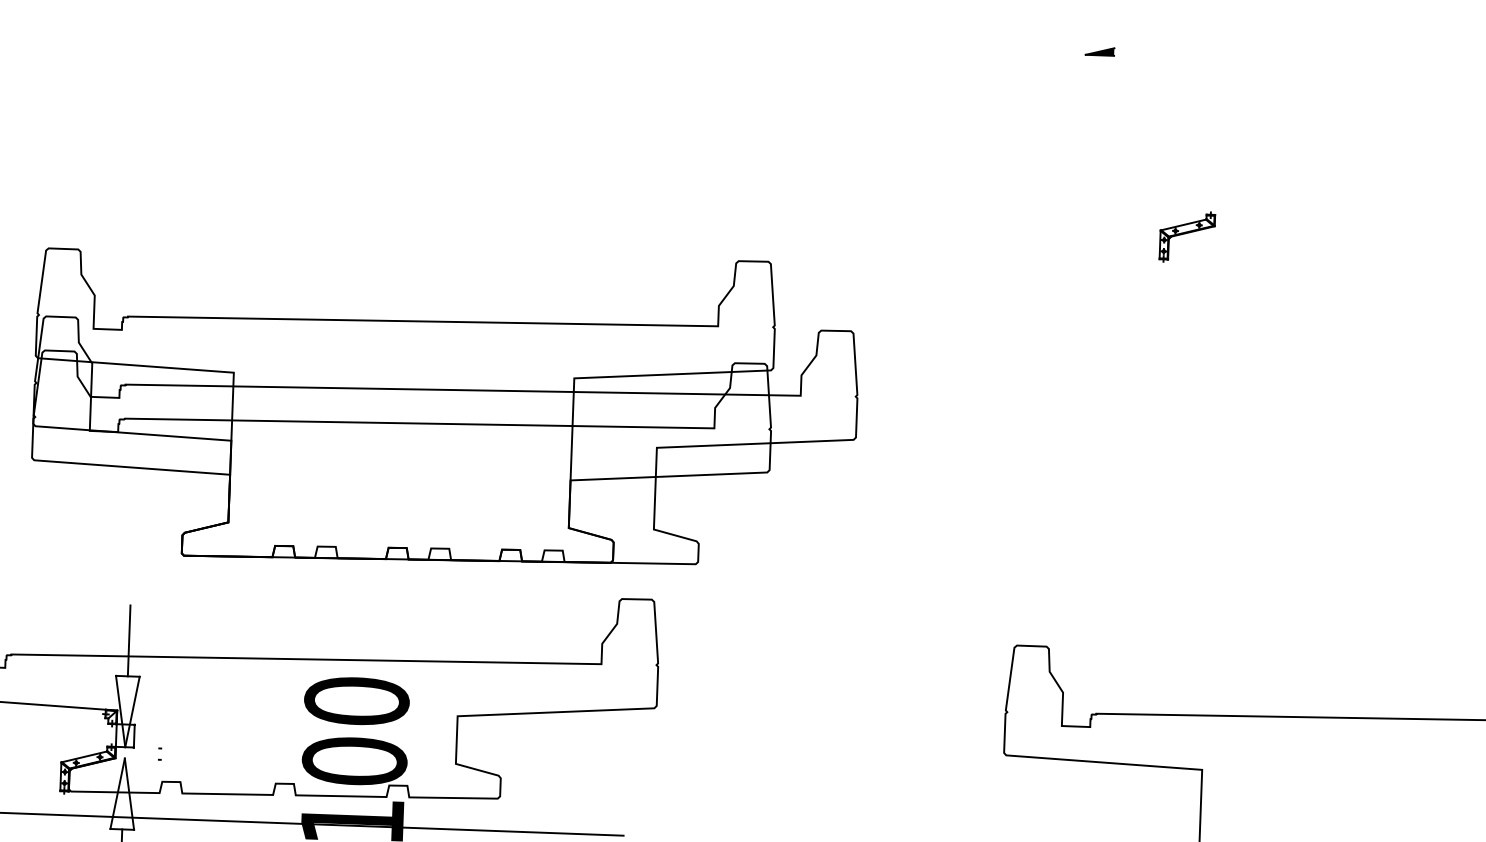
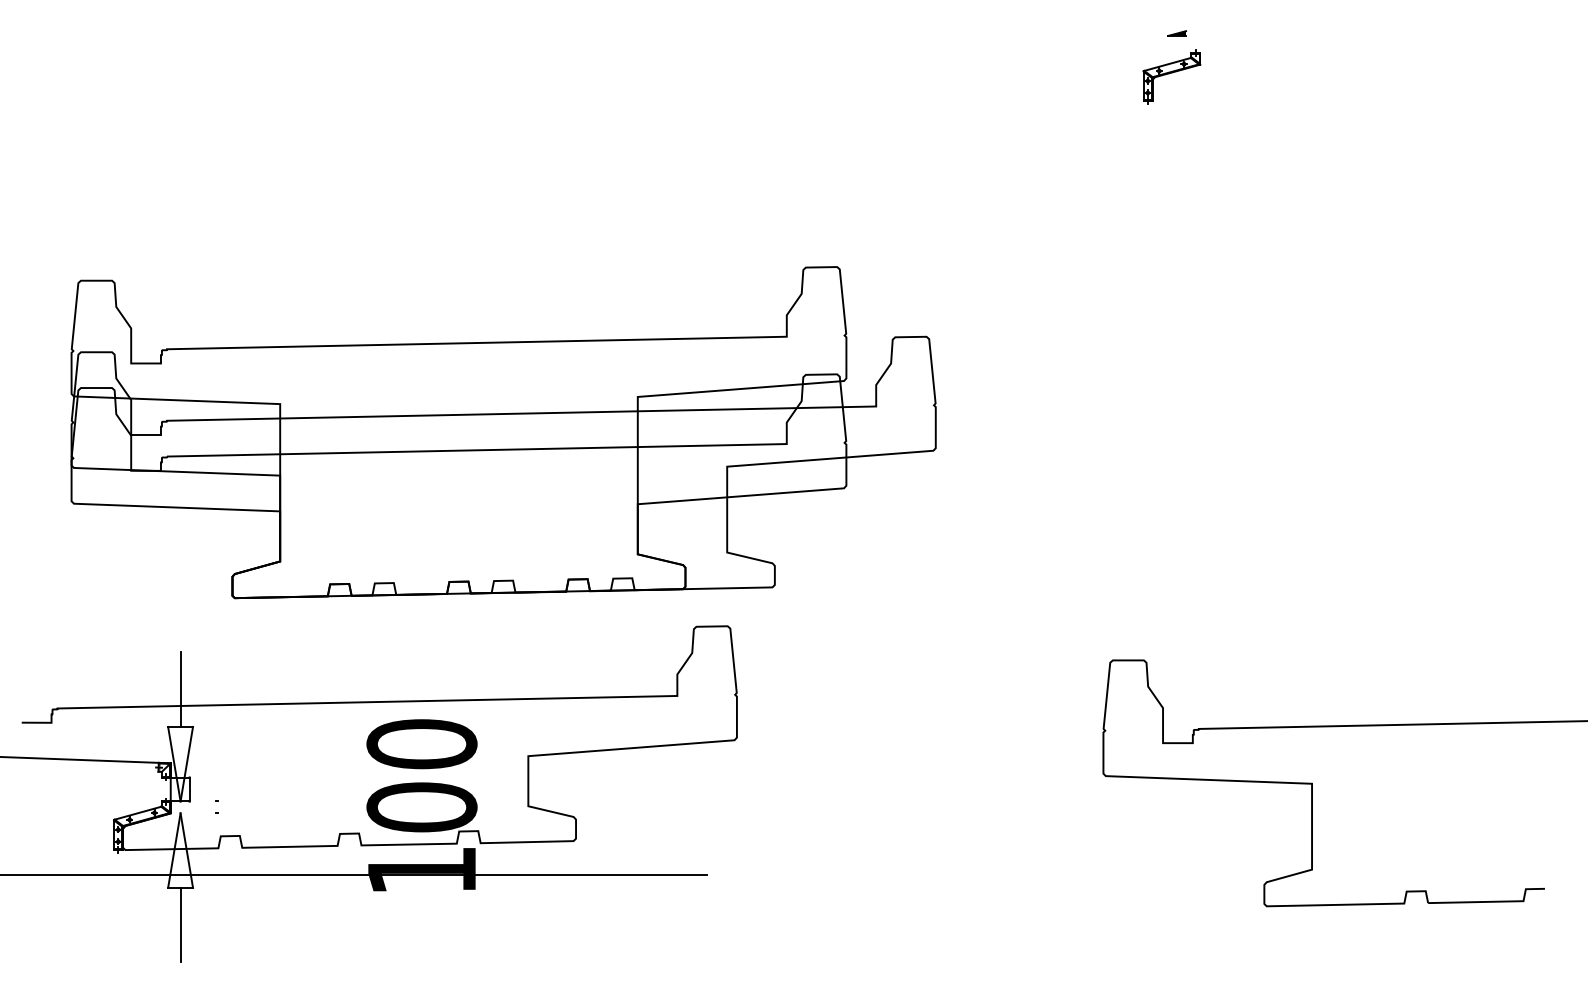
part: (1099, 51) -> (1176, 33), size x0.6
part: (1186, 236) -> (1171, 76), moved

